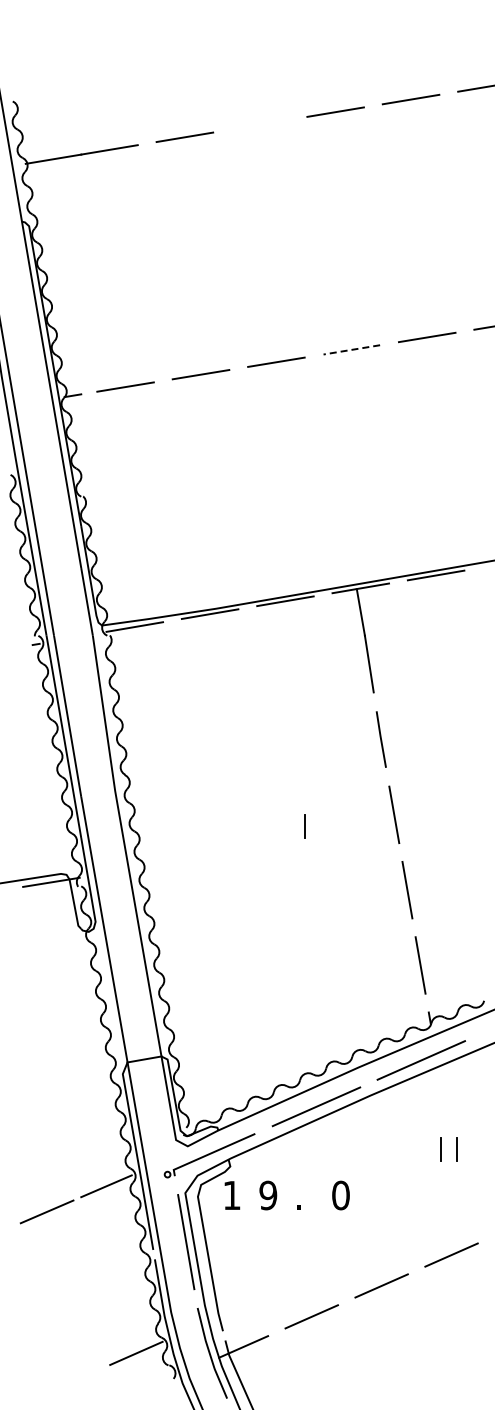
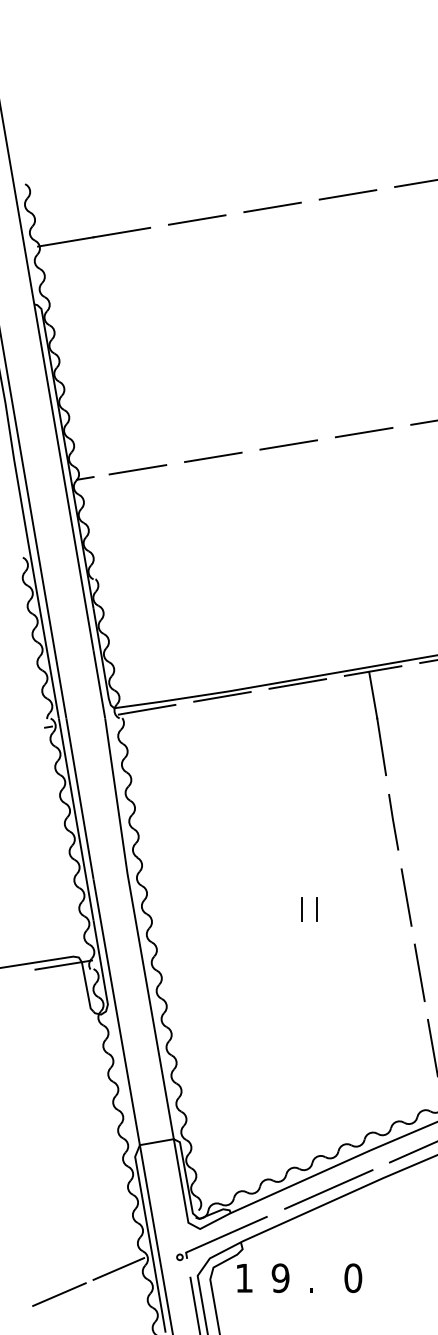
line: (260, 124) -> (272, 207), added
line: (351, 349) -> (363, 432), dashed -> solid
line: (288, 826) -> (300, 909), added

